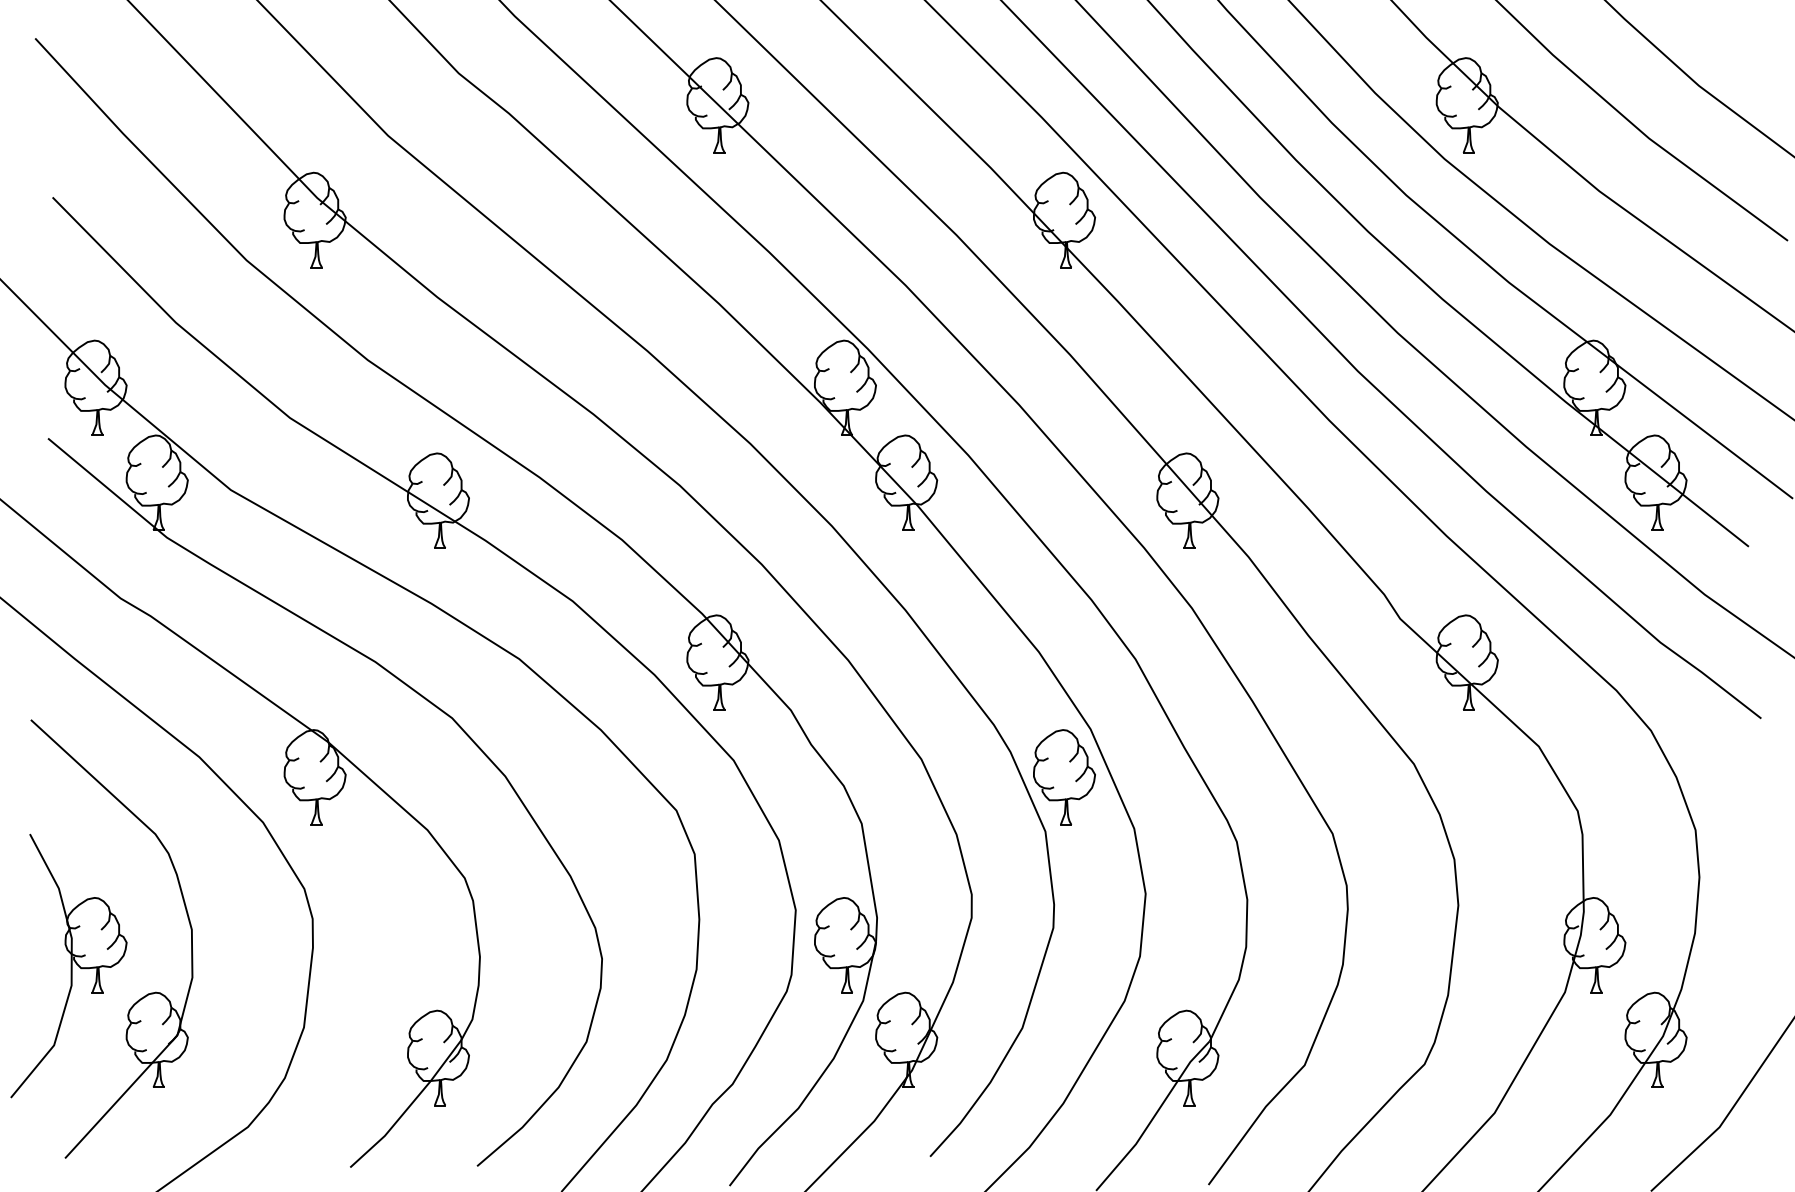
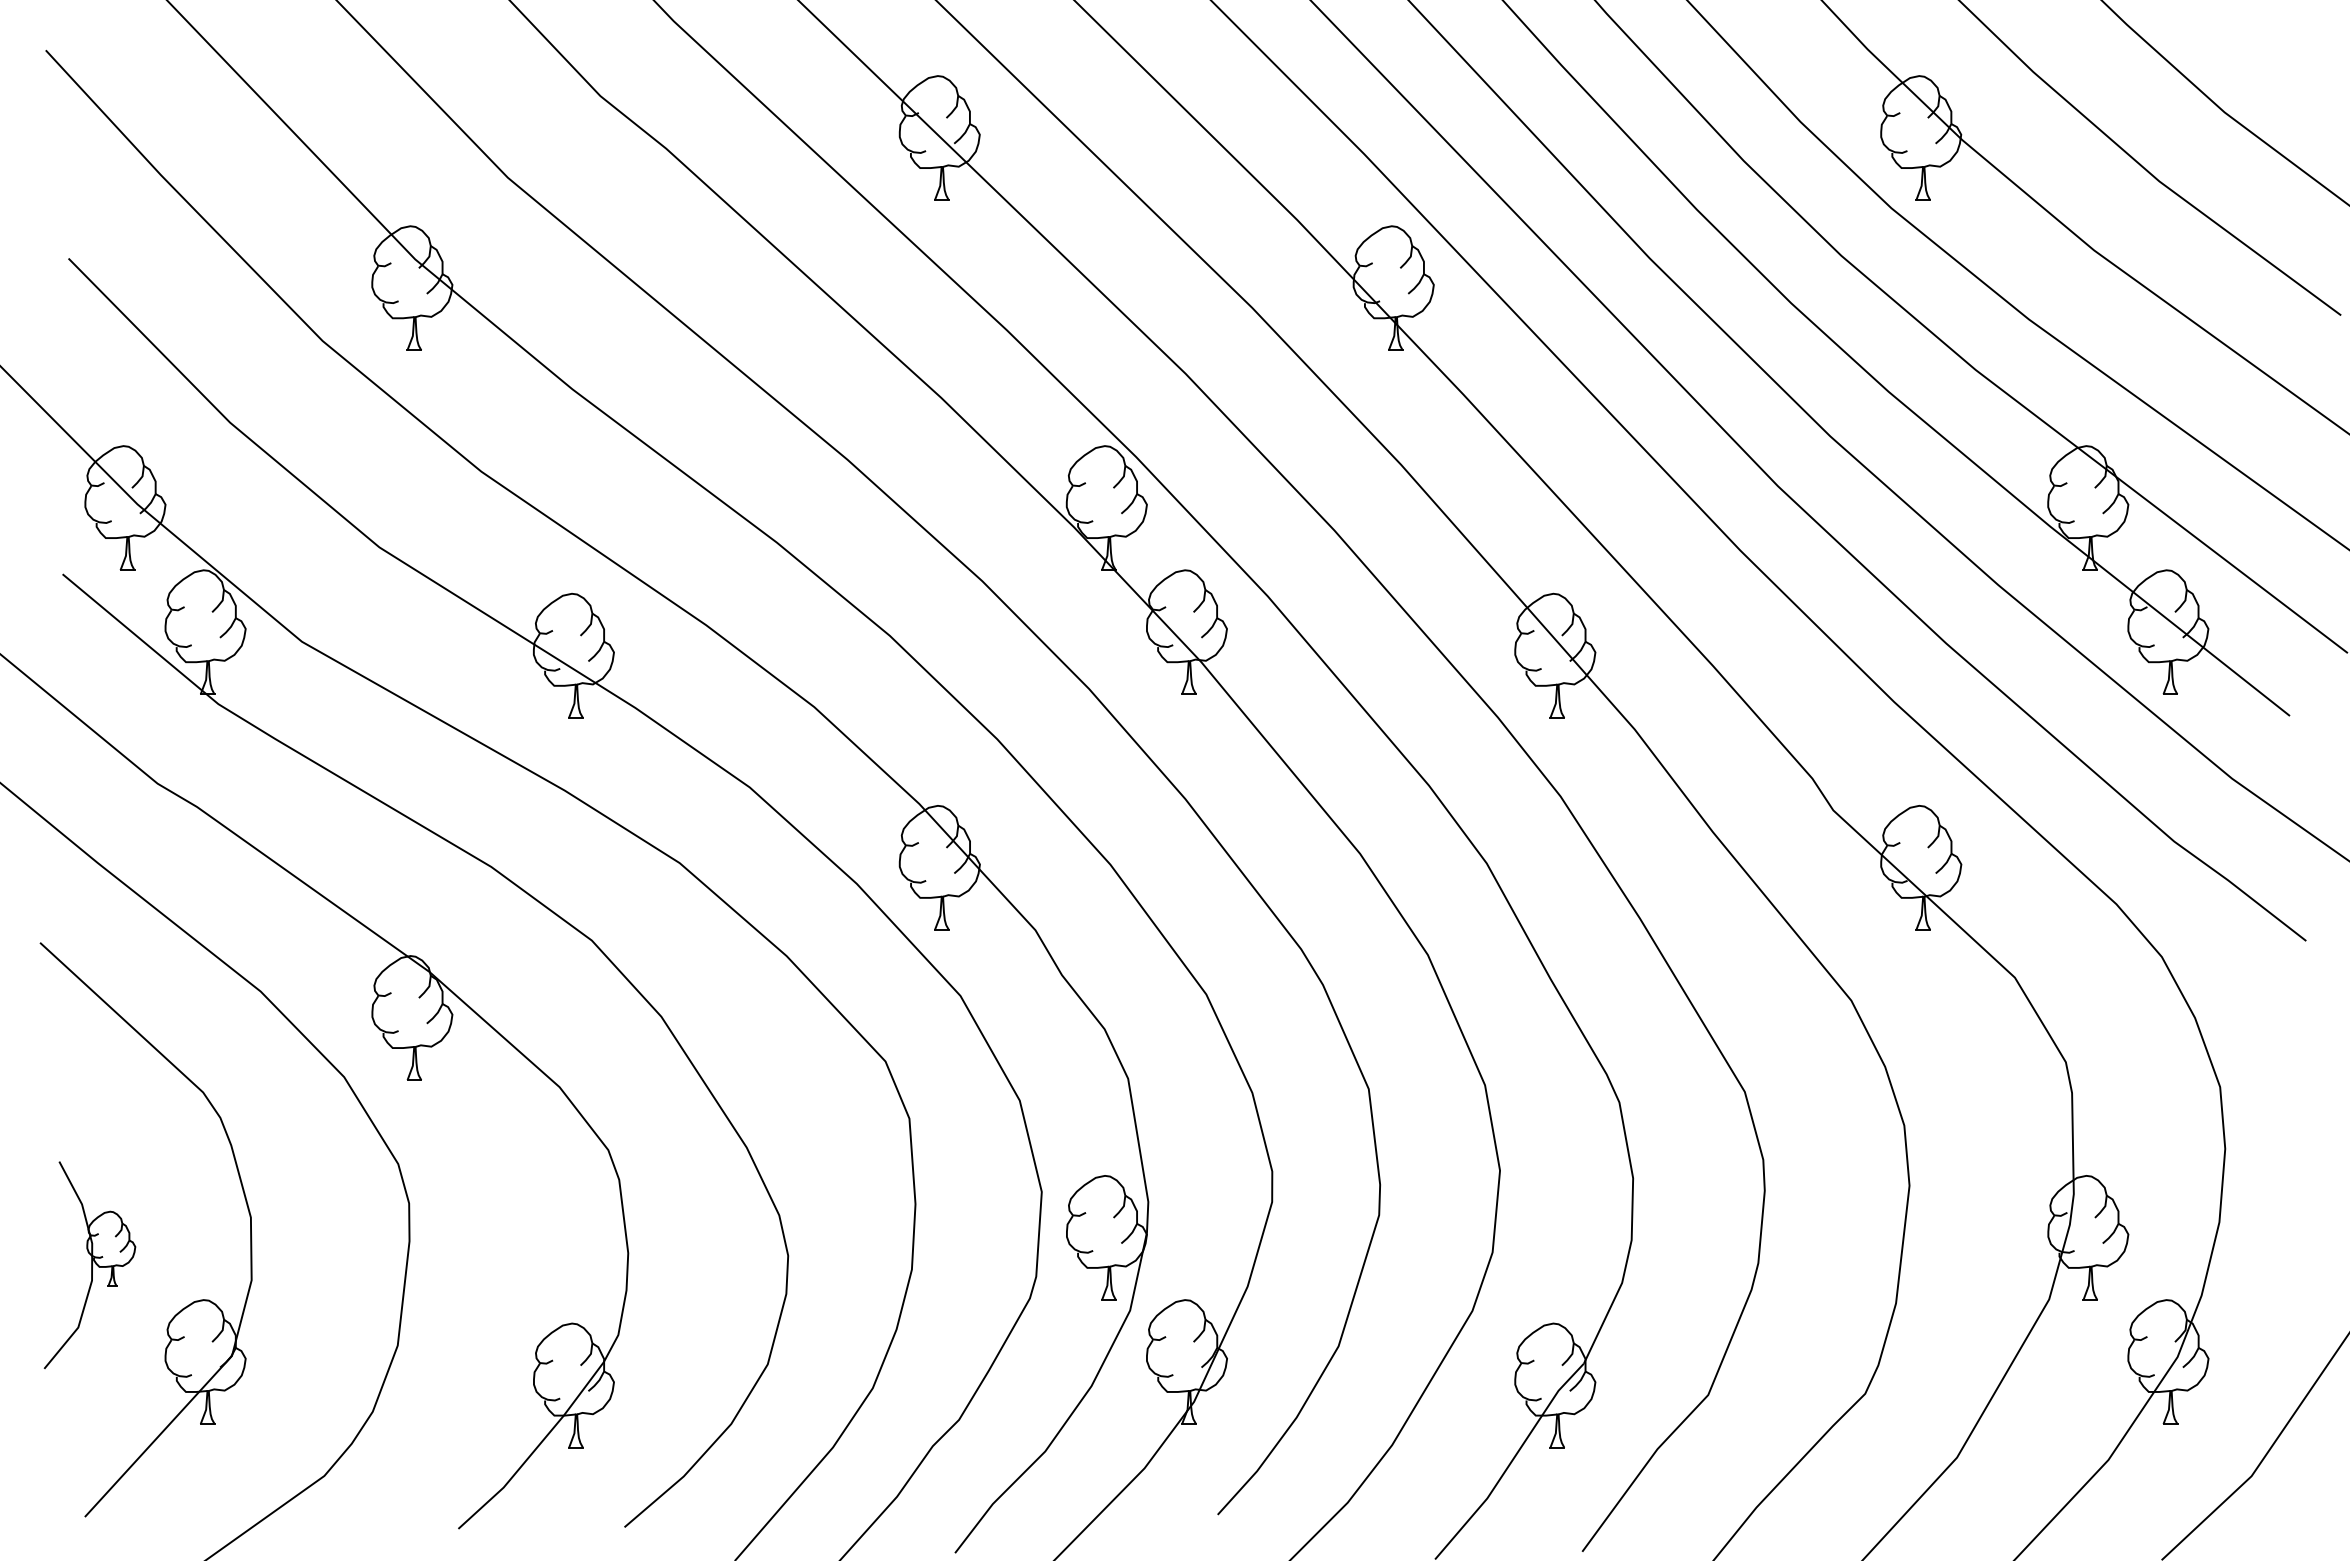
part: (1064, 776) -> (1393, 1017), removed
part: (68, 966) -> (89, 1265), size x0.6

